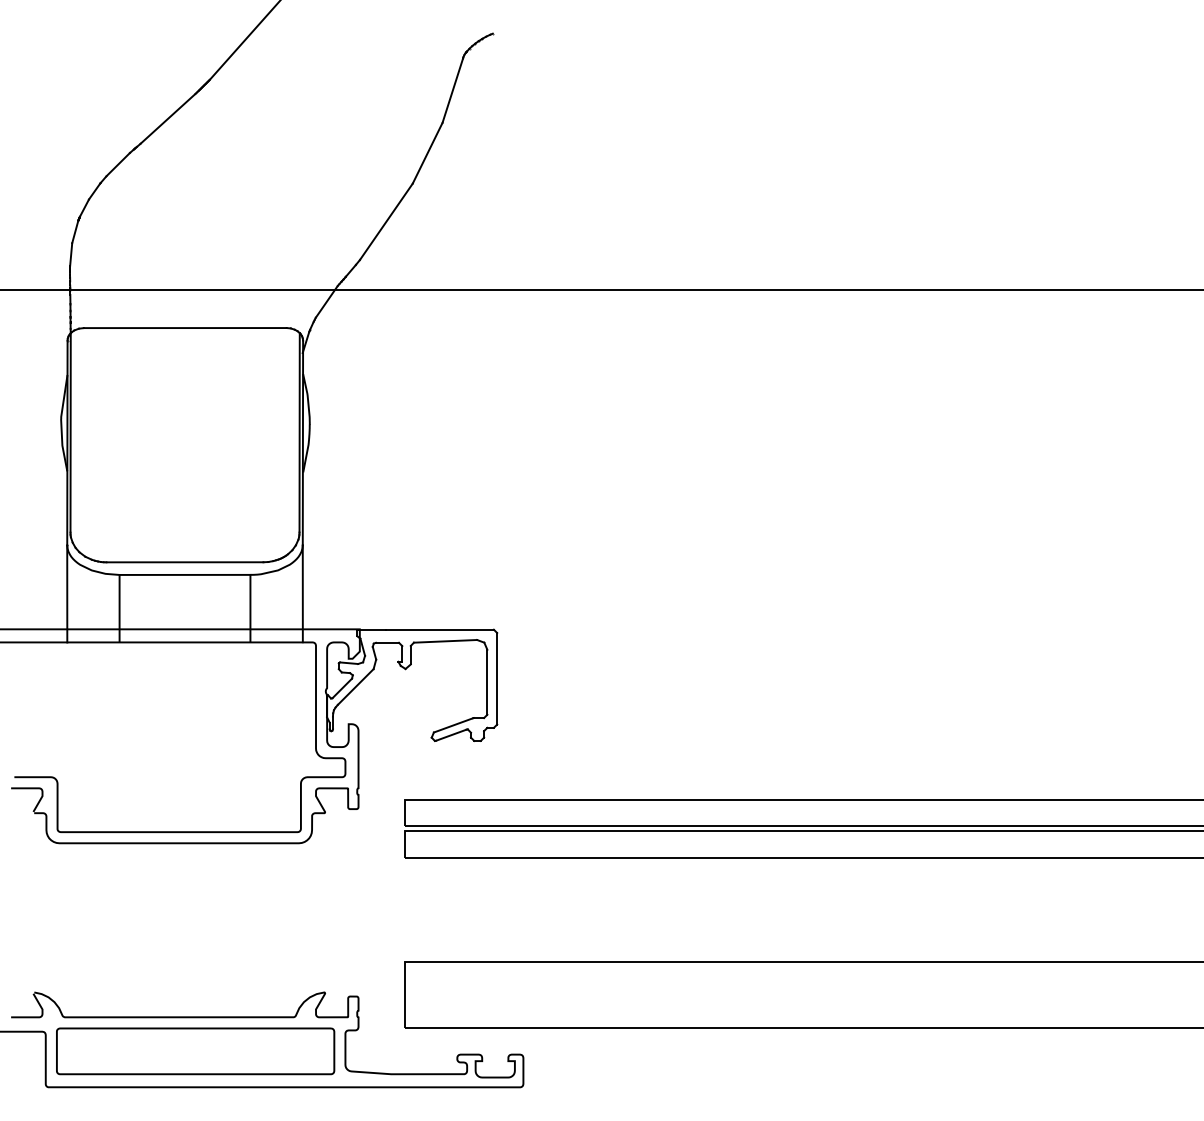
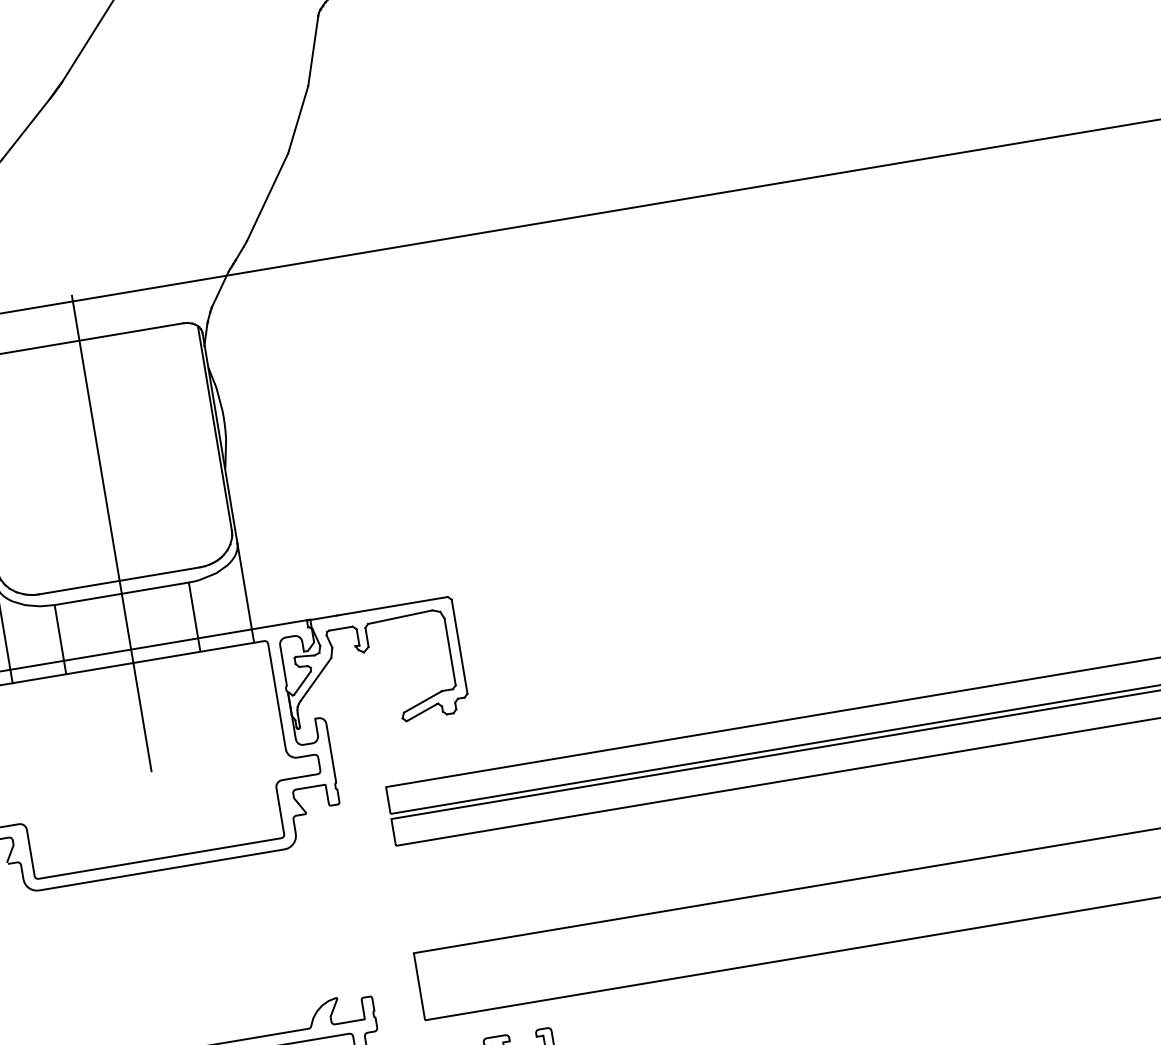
line: (185, 516) -> (112, 533), added

